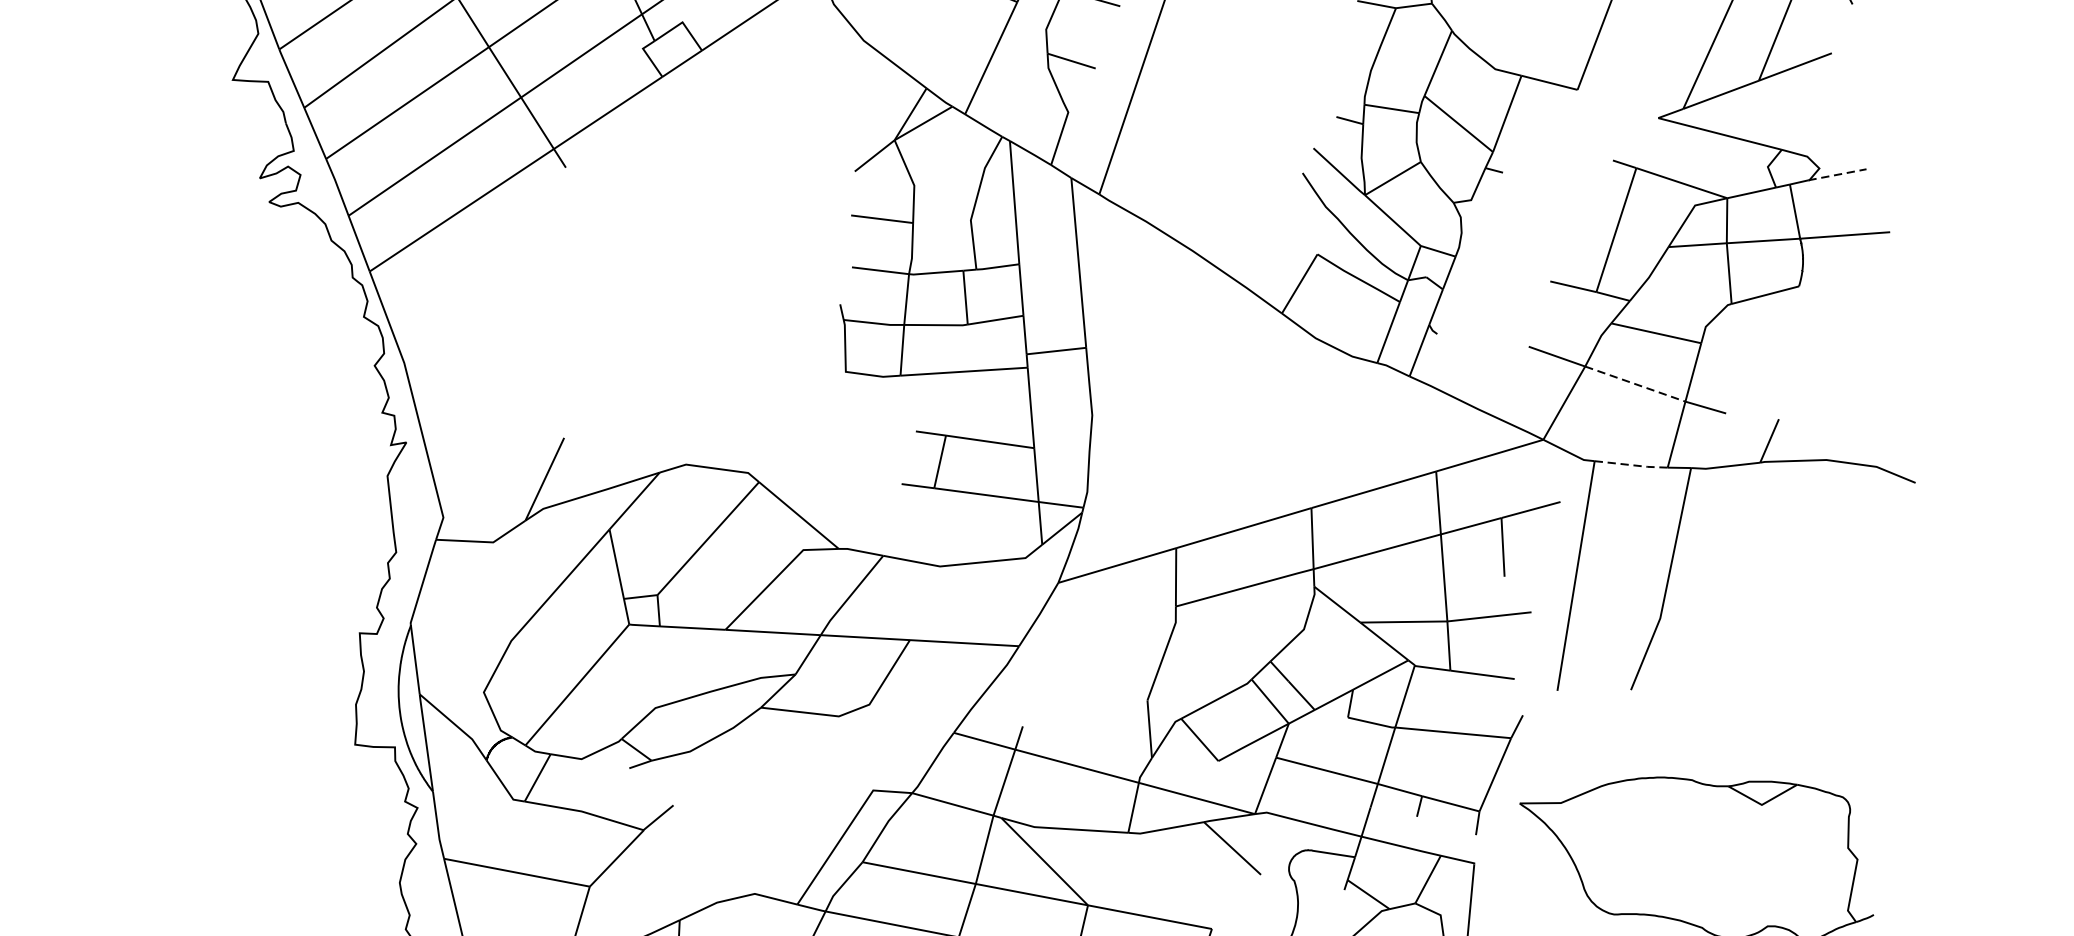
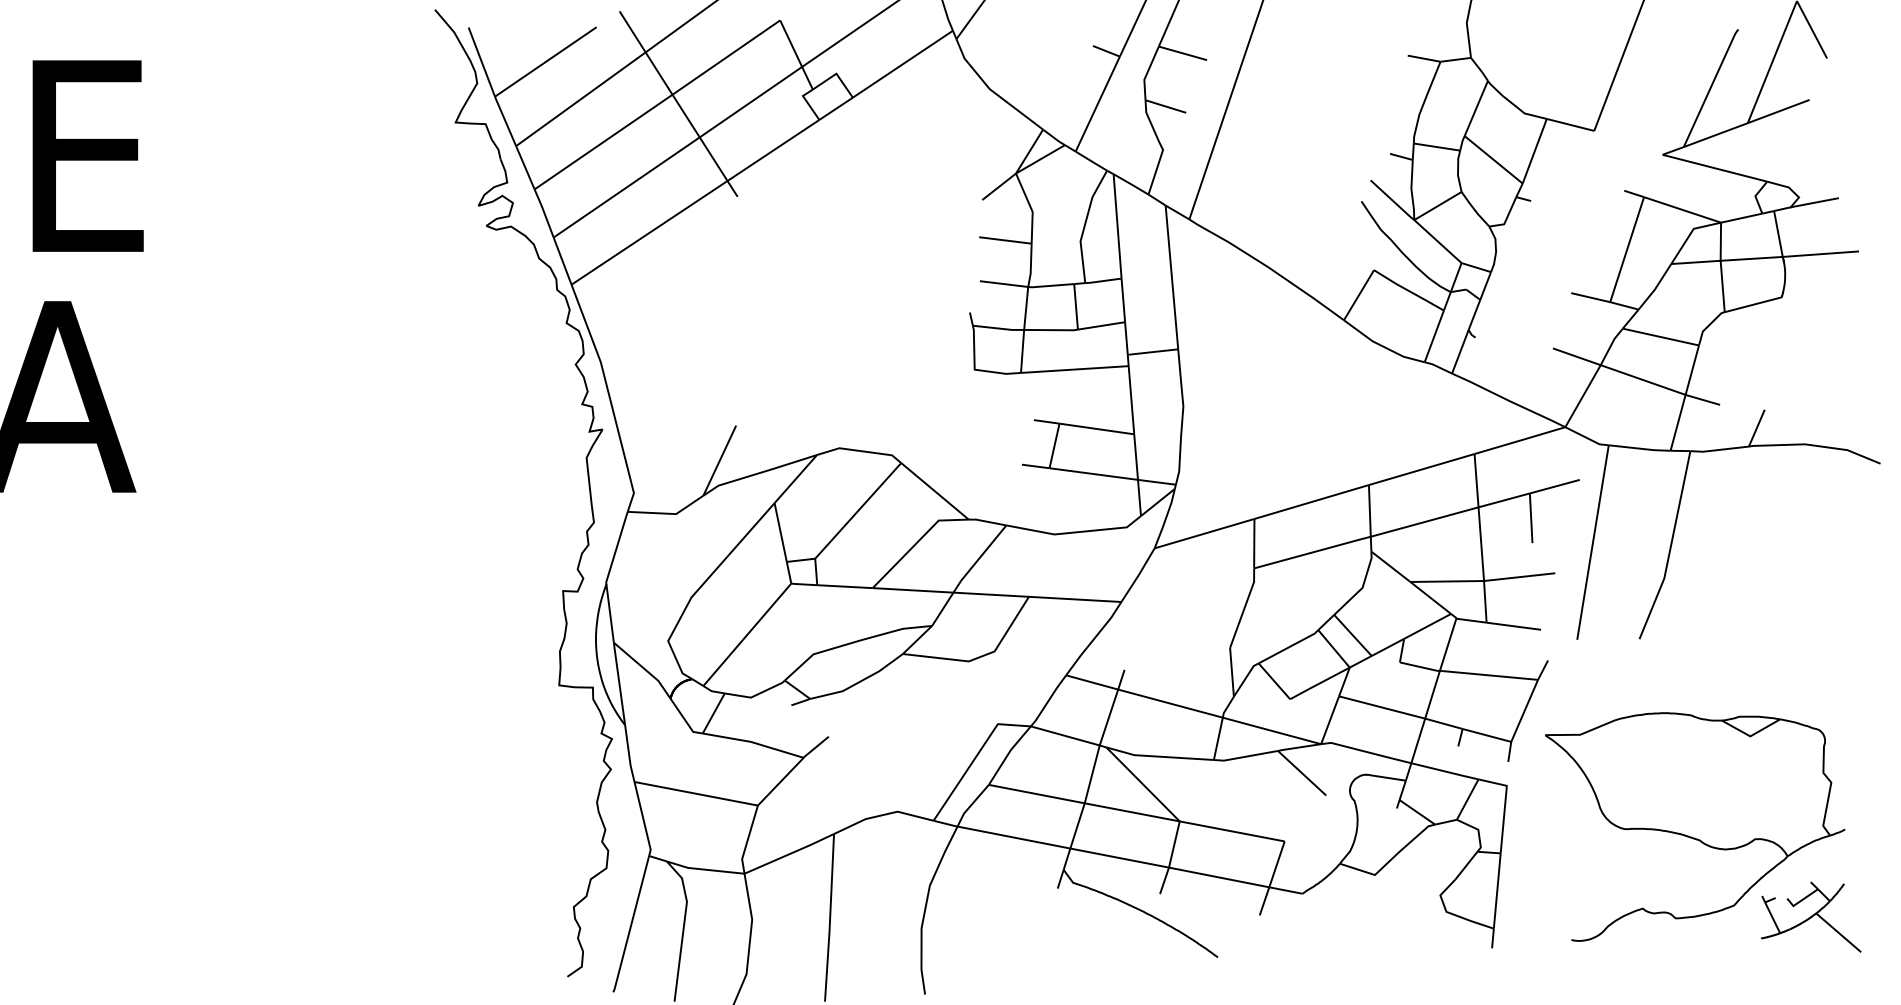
line: (1837, 174) -> (1814, 202), dashed -> solid
line: (1635, 384) -> (1643, 380), dashed -> solid
line: (1632, 464) -> (1640, 448), dashed -> solid

